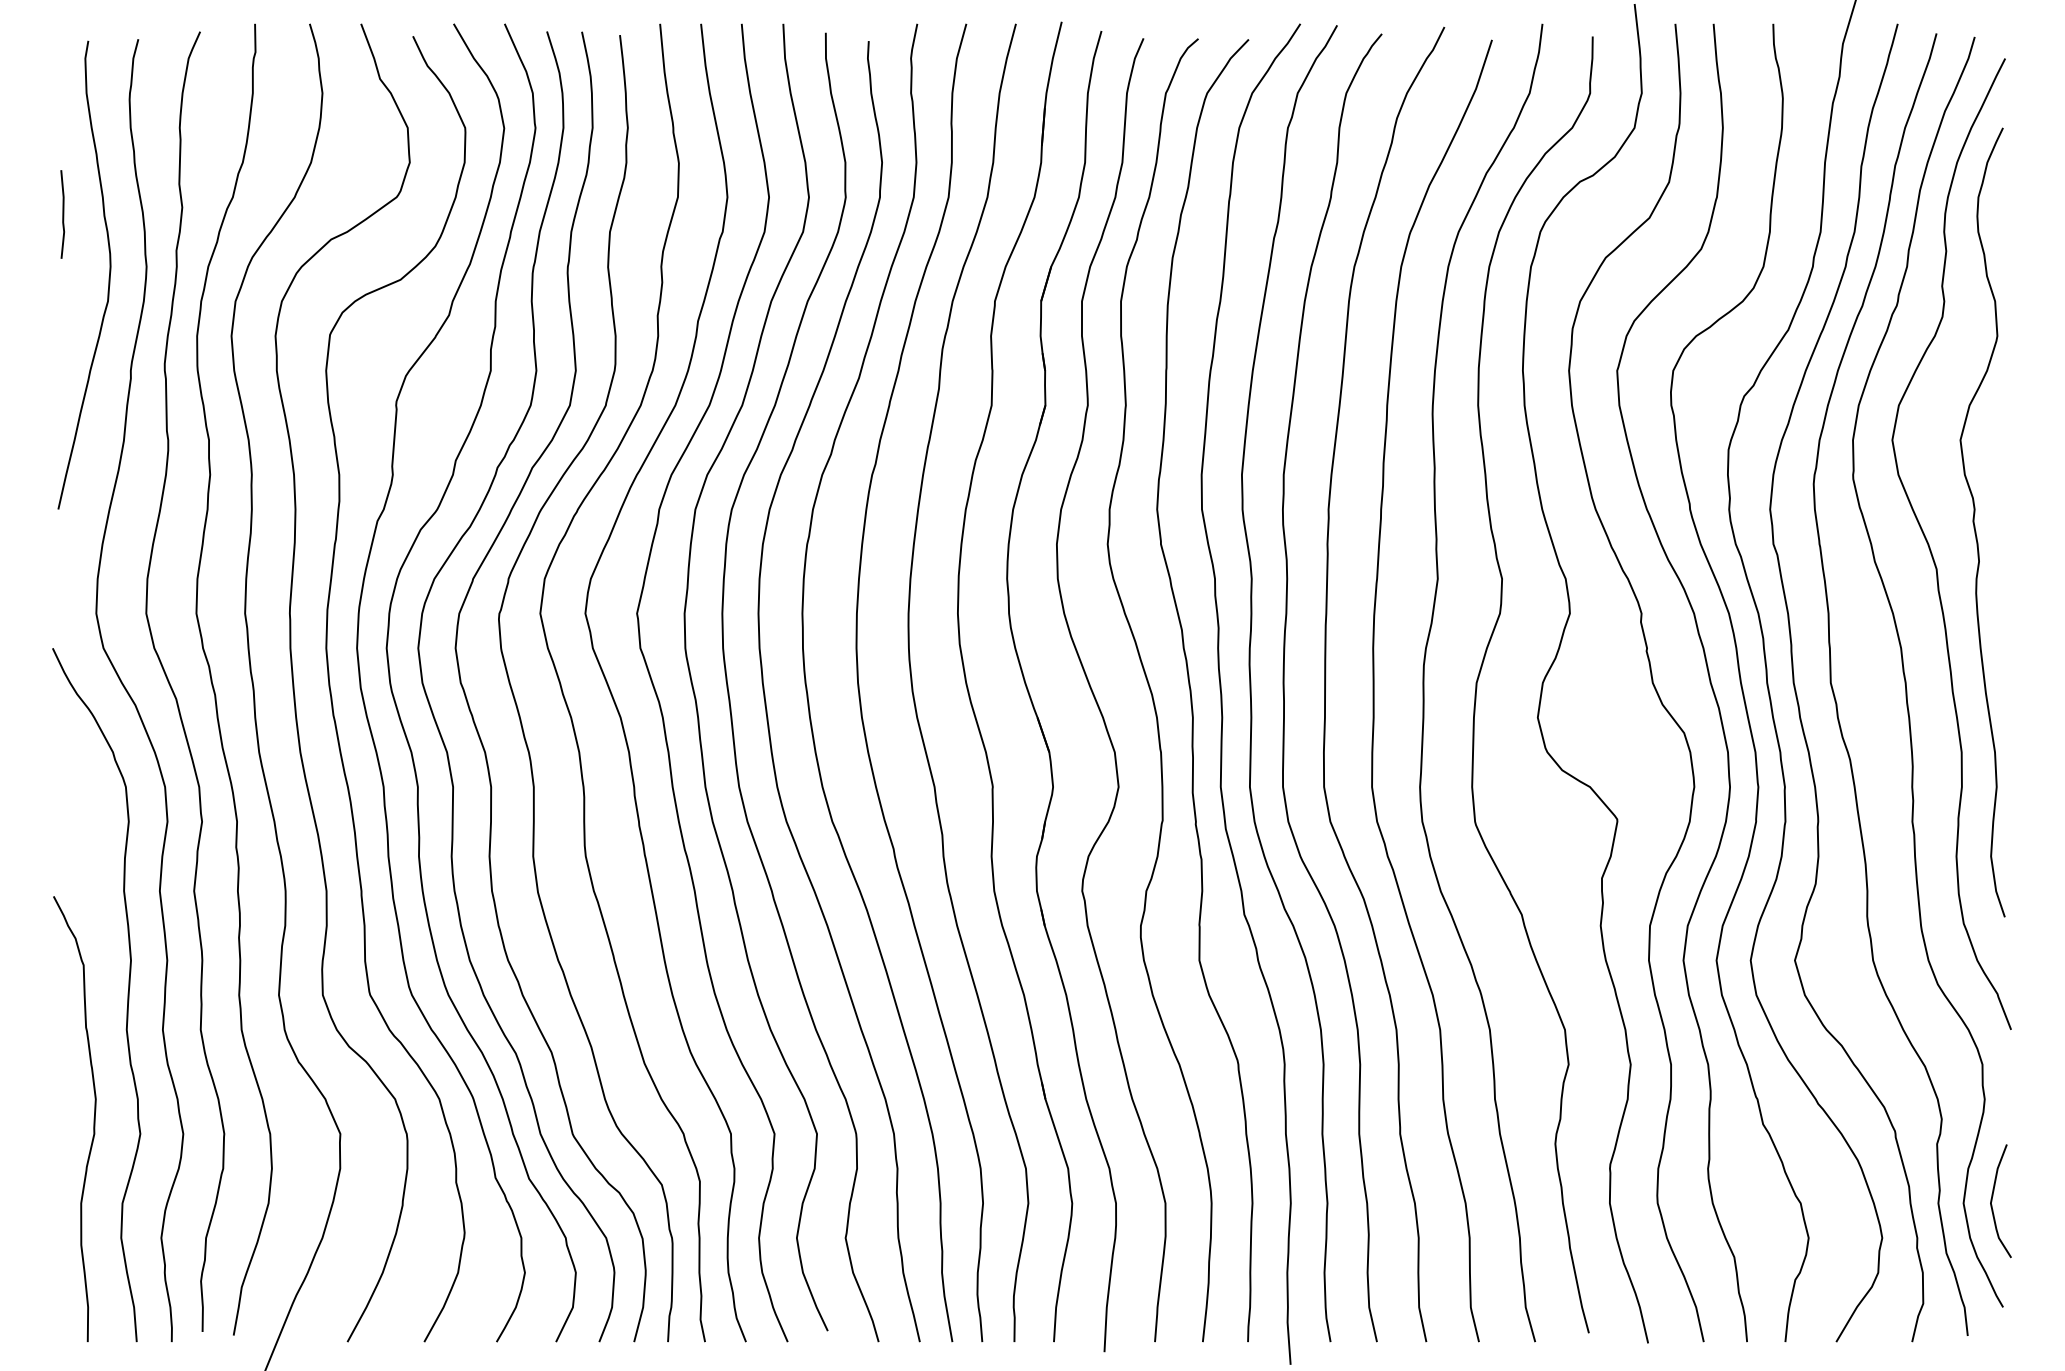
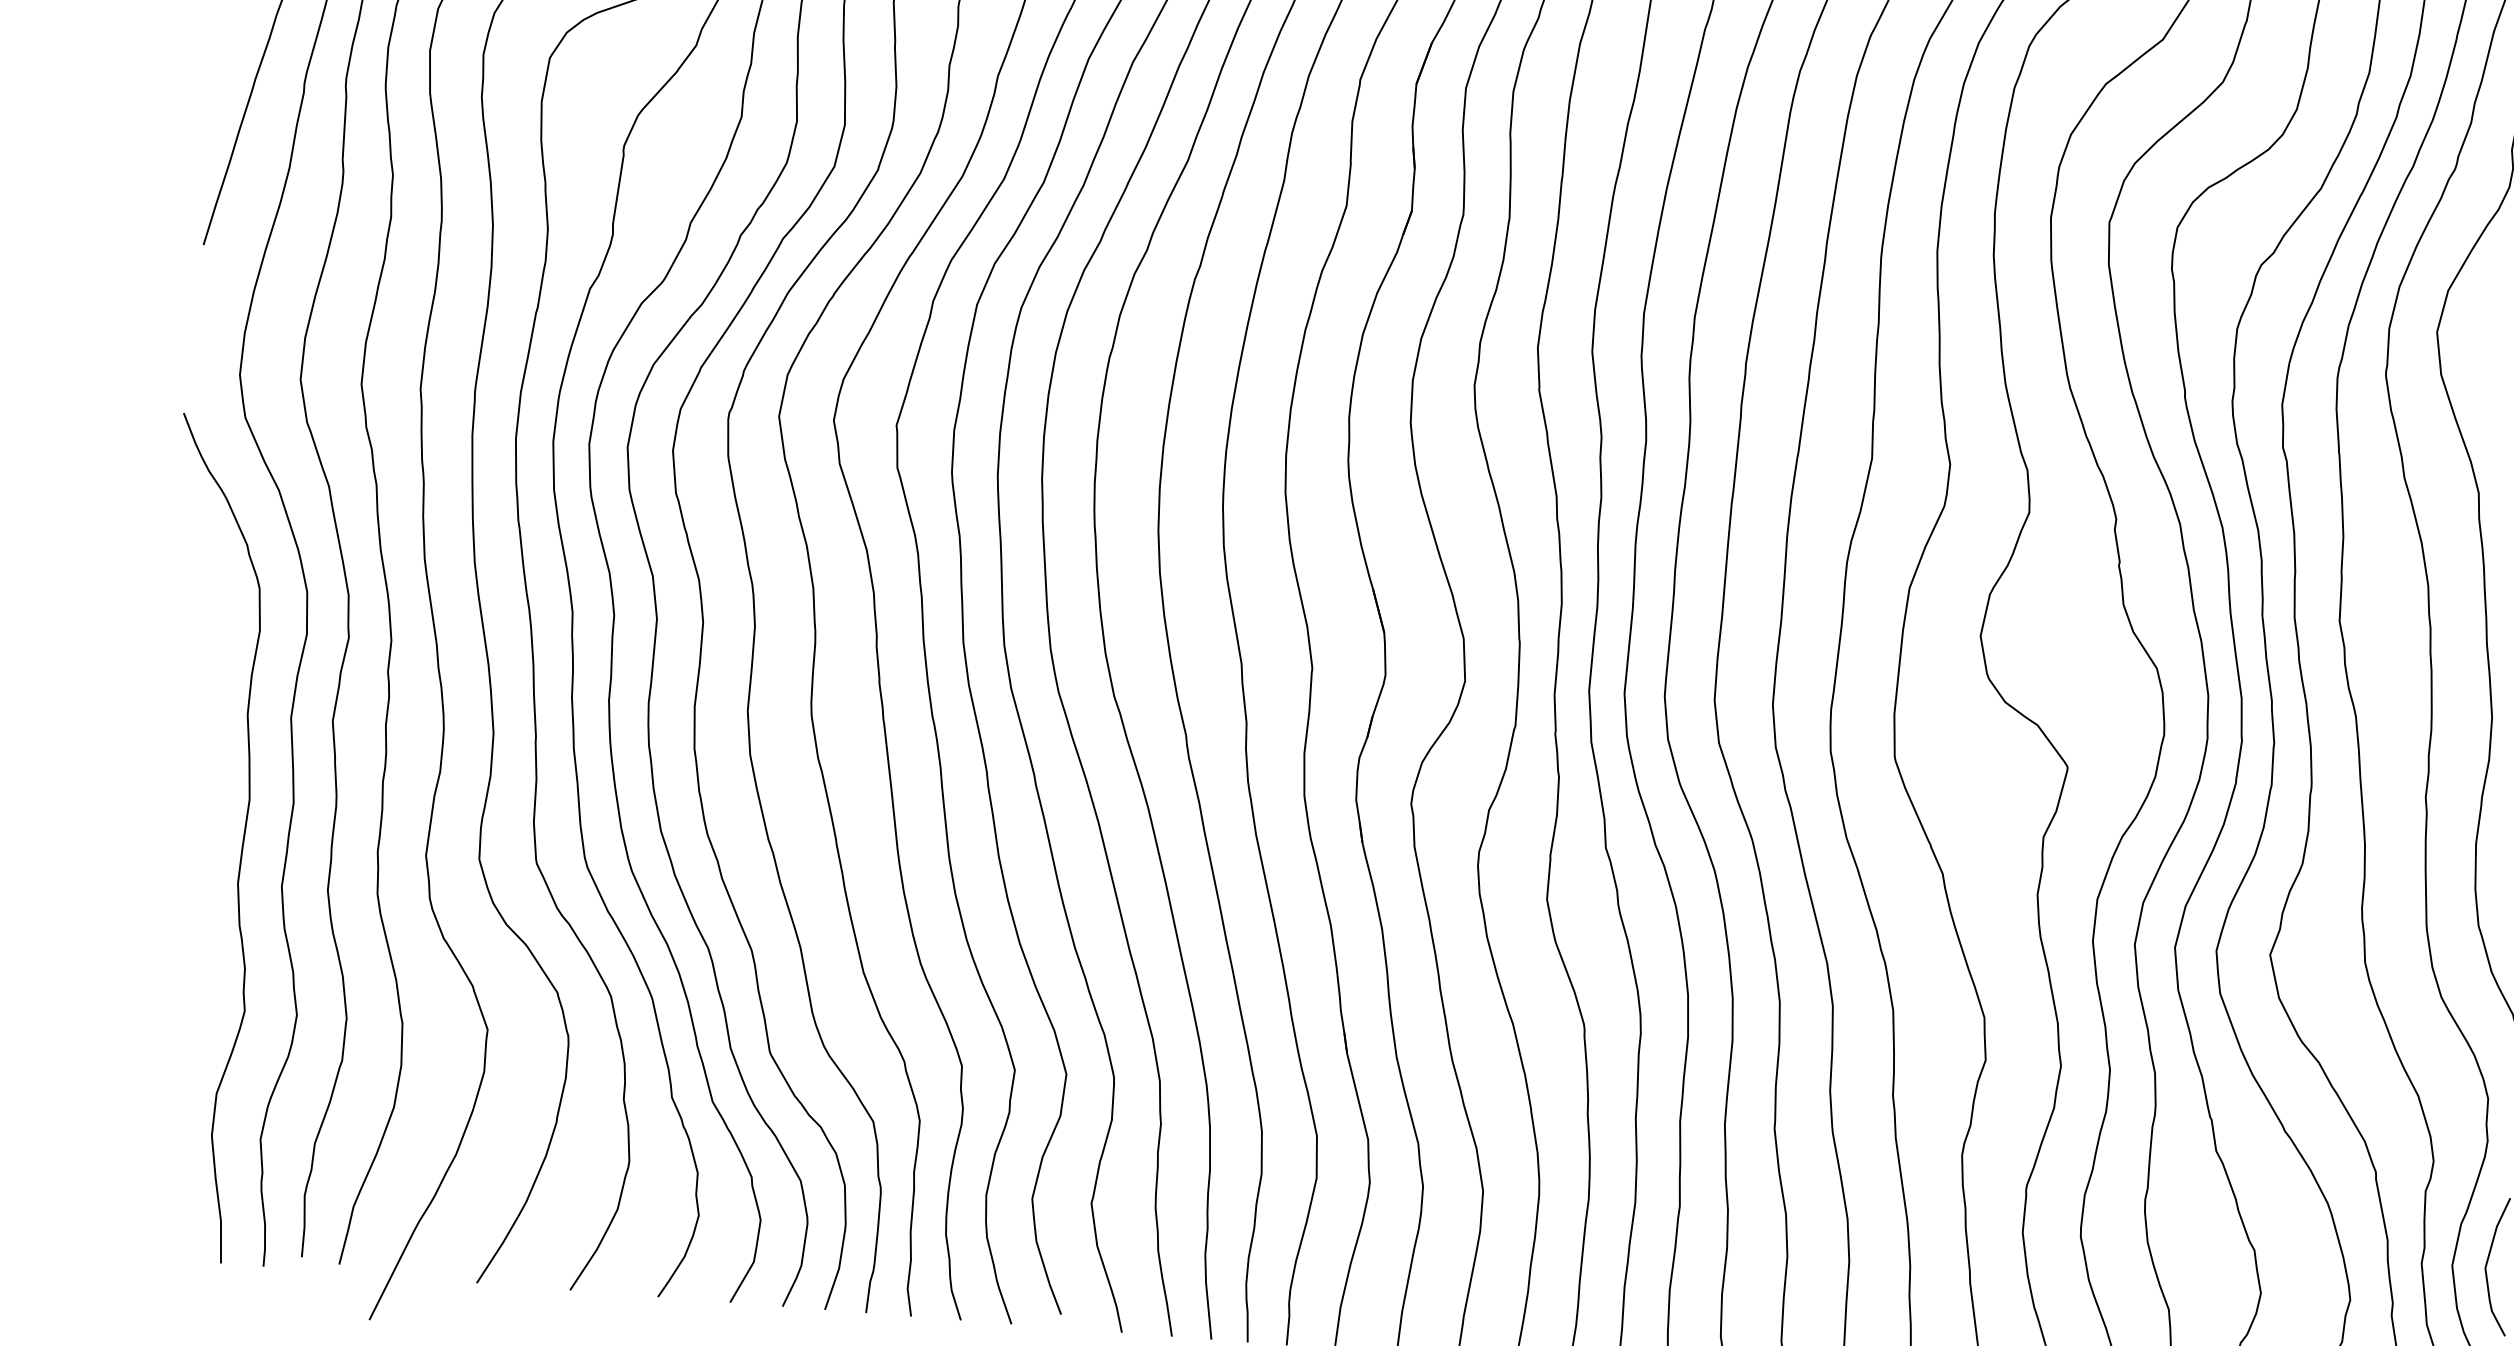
curve: (93, 1119) -> (189, 989), removed

